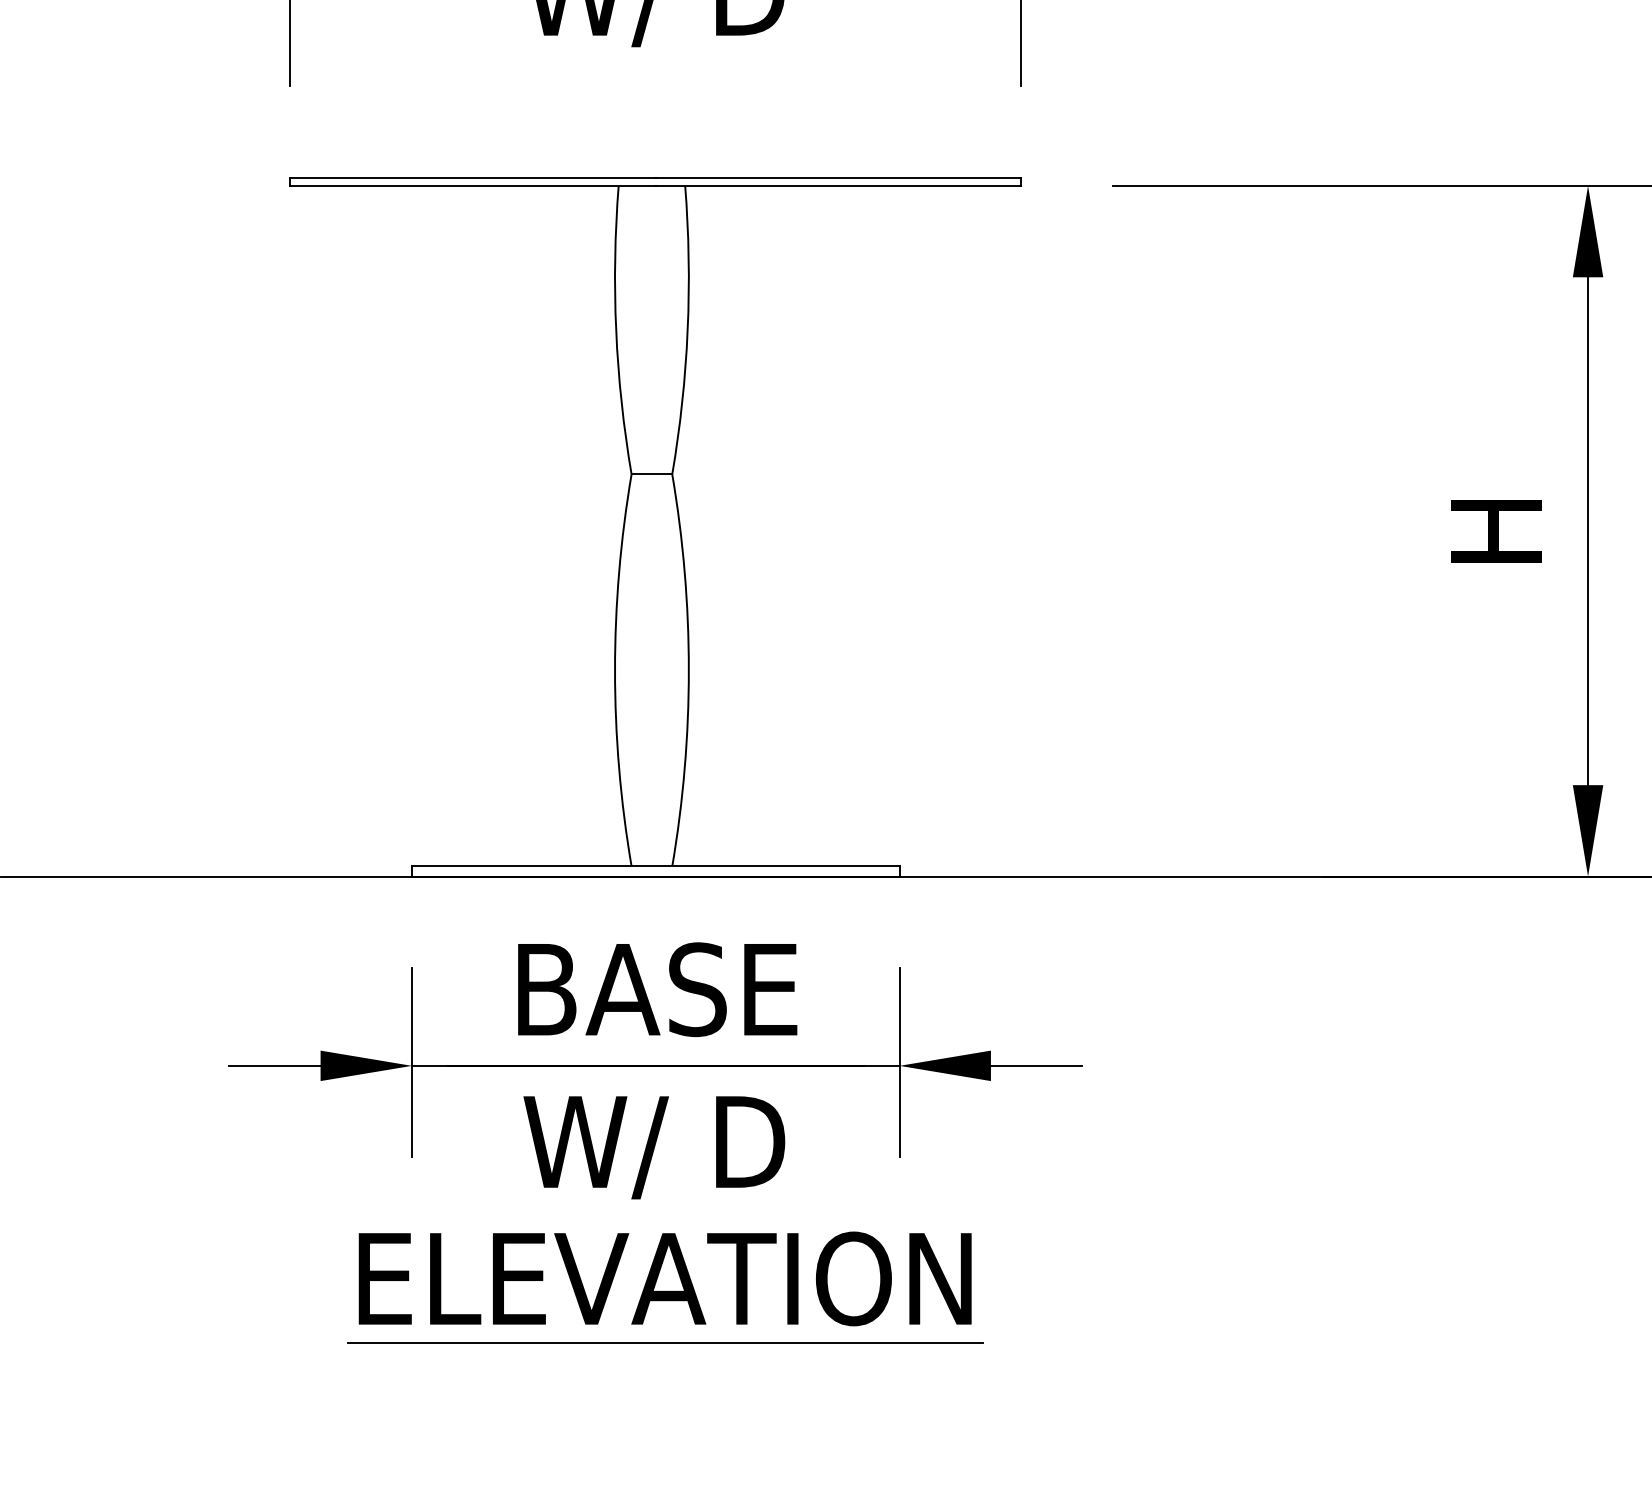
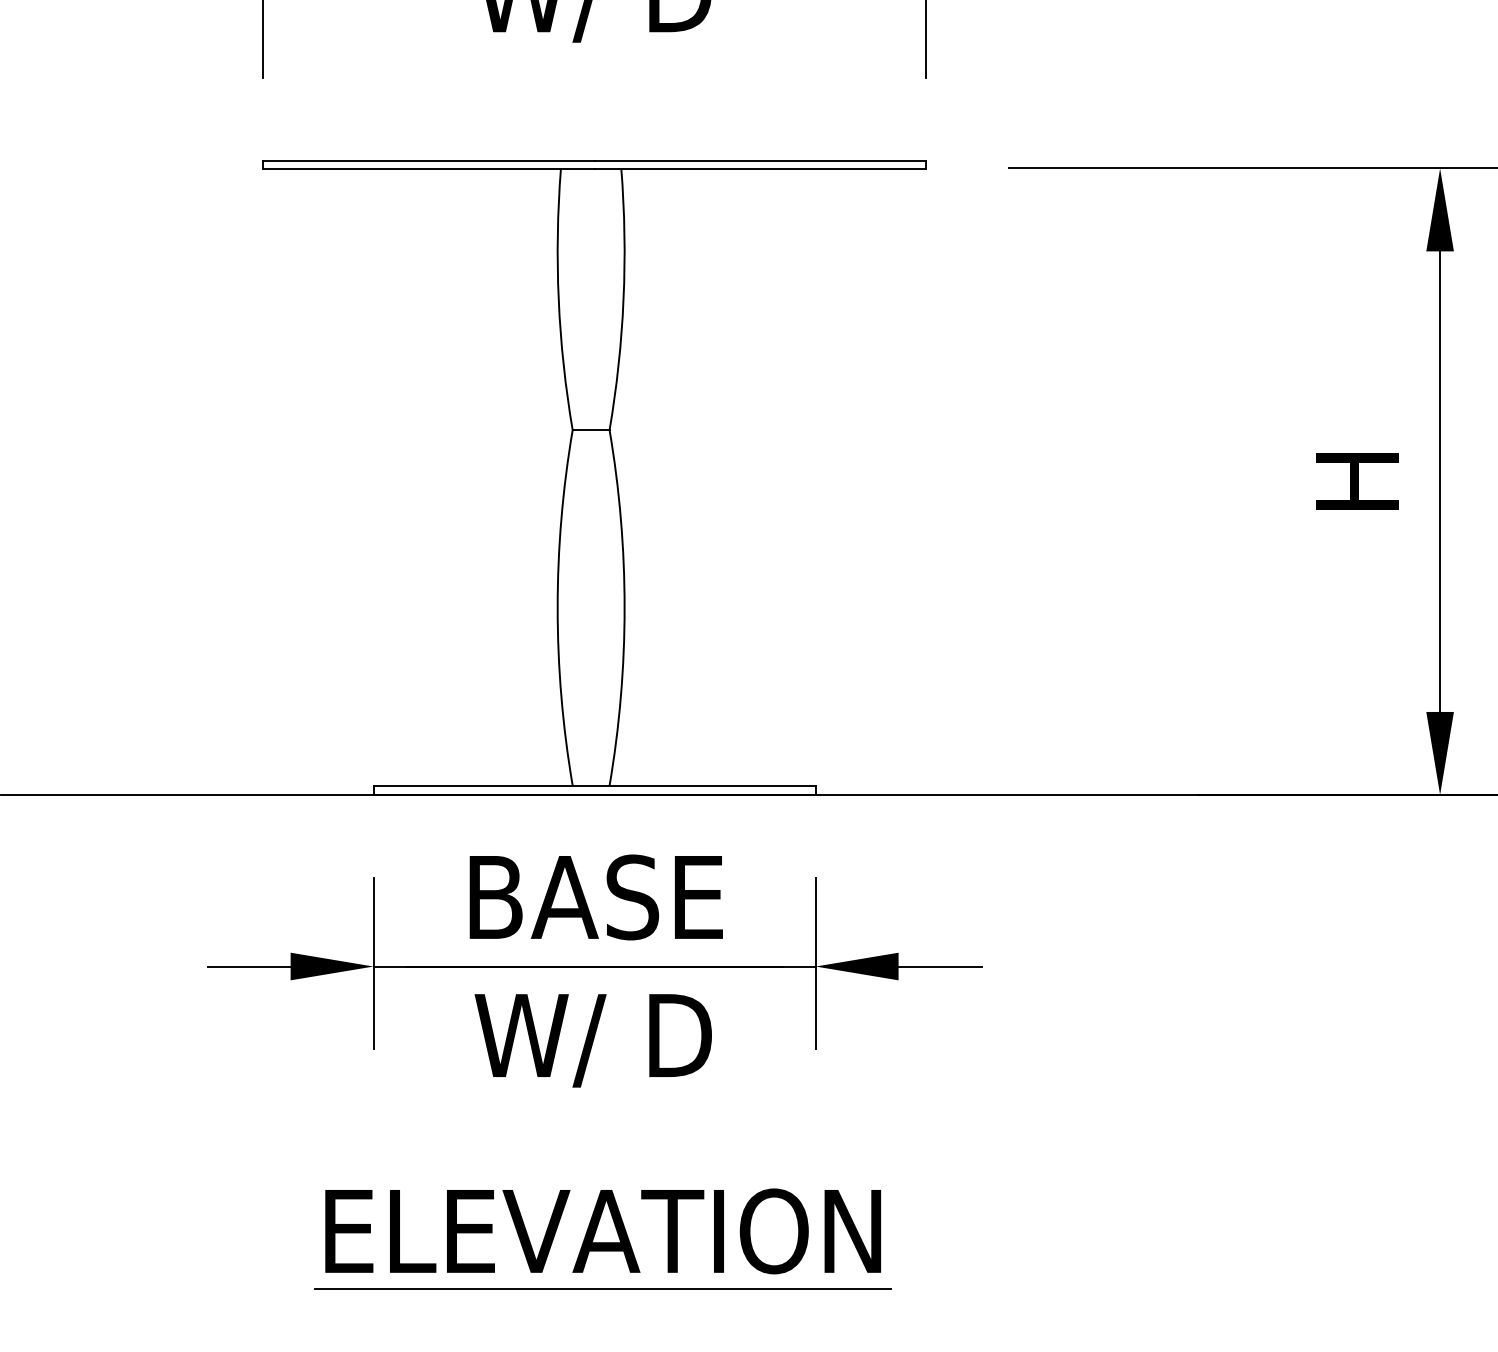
part: (665, 1287) -> (603, 1239), moved

